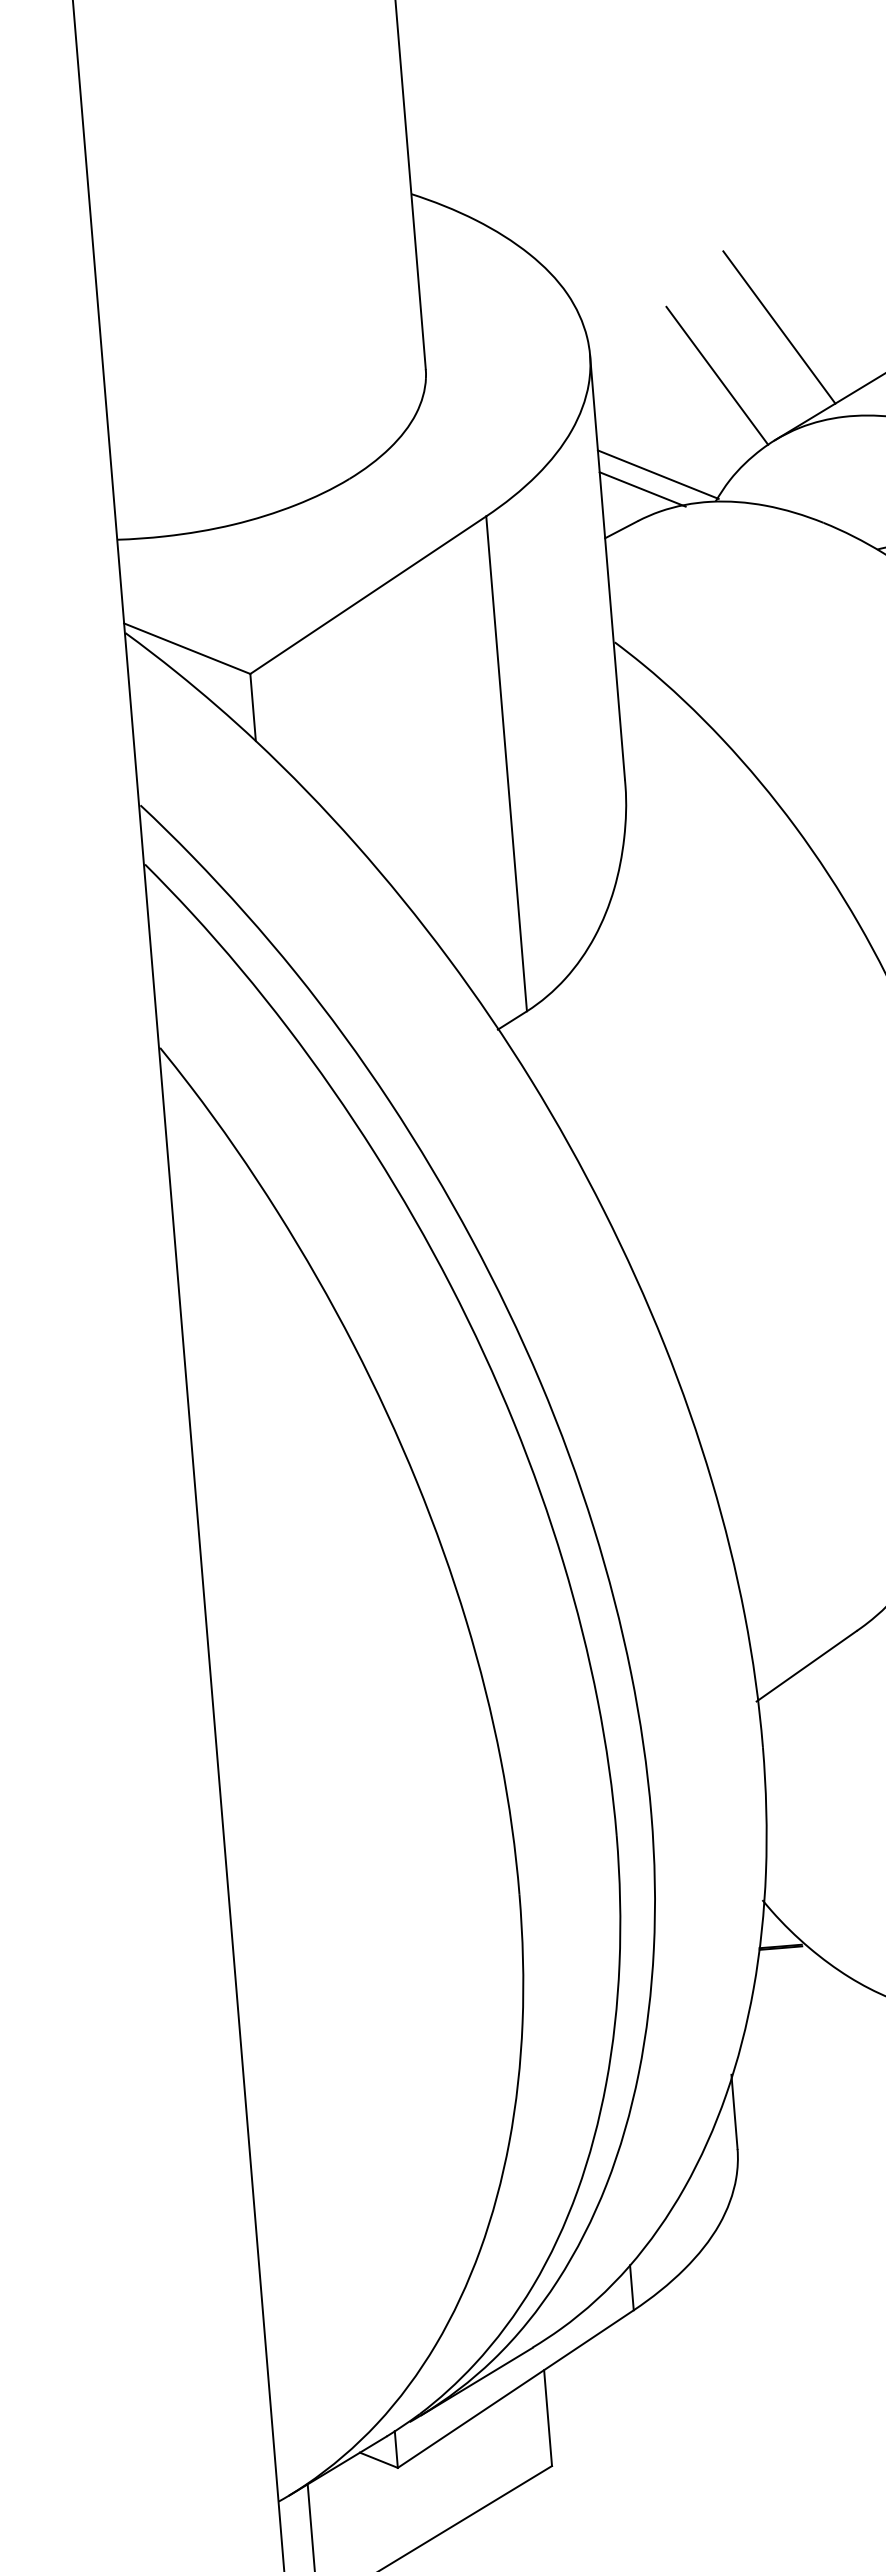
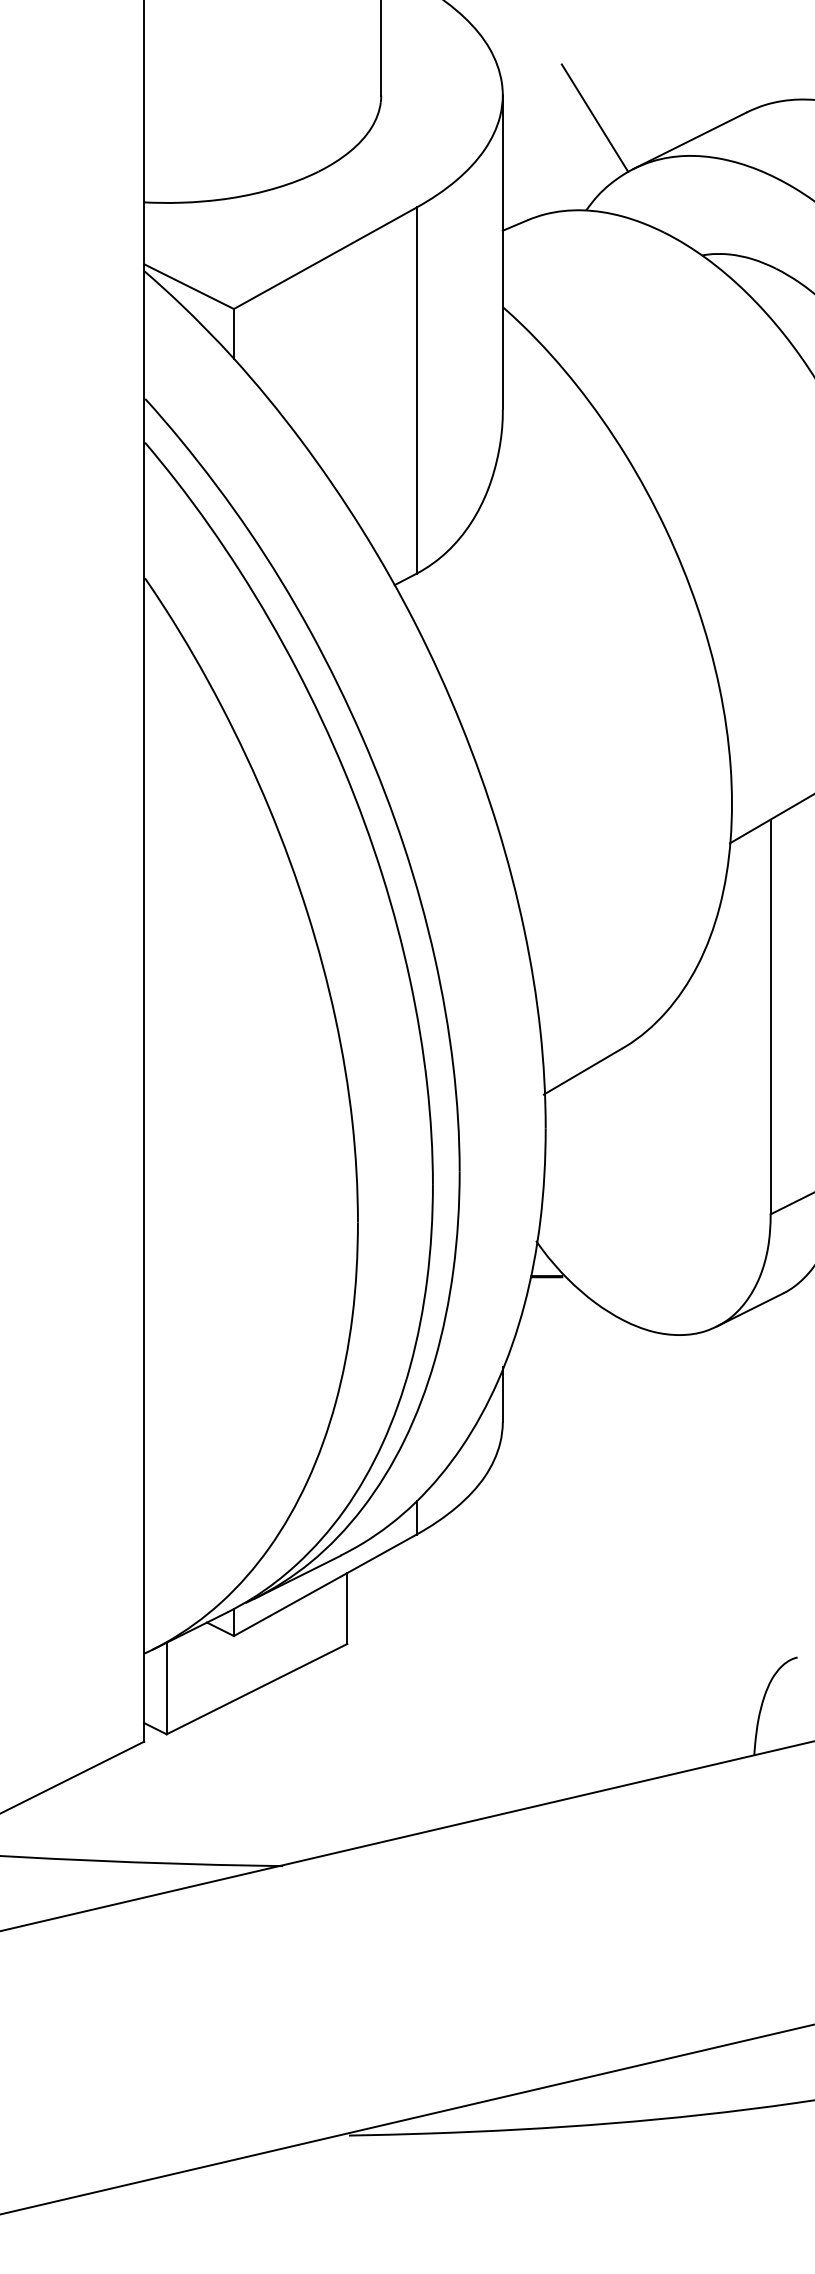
line: (779, 327) -> (643, 86), removed
line: (657, 473) -> (545, 186), removed
line: (641, 488) -> (532, 196), removed

